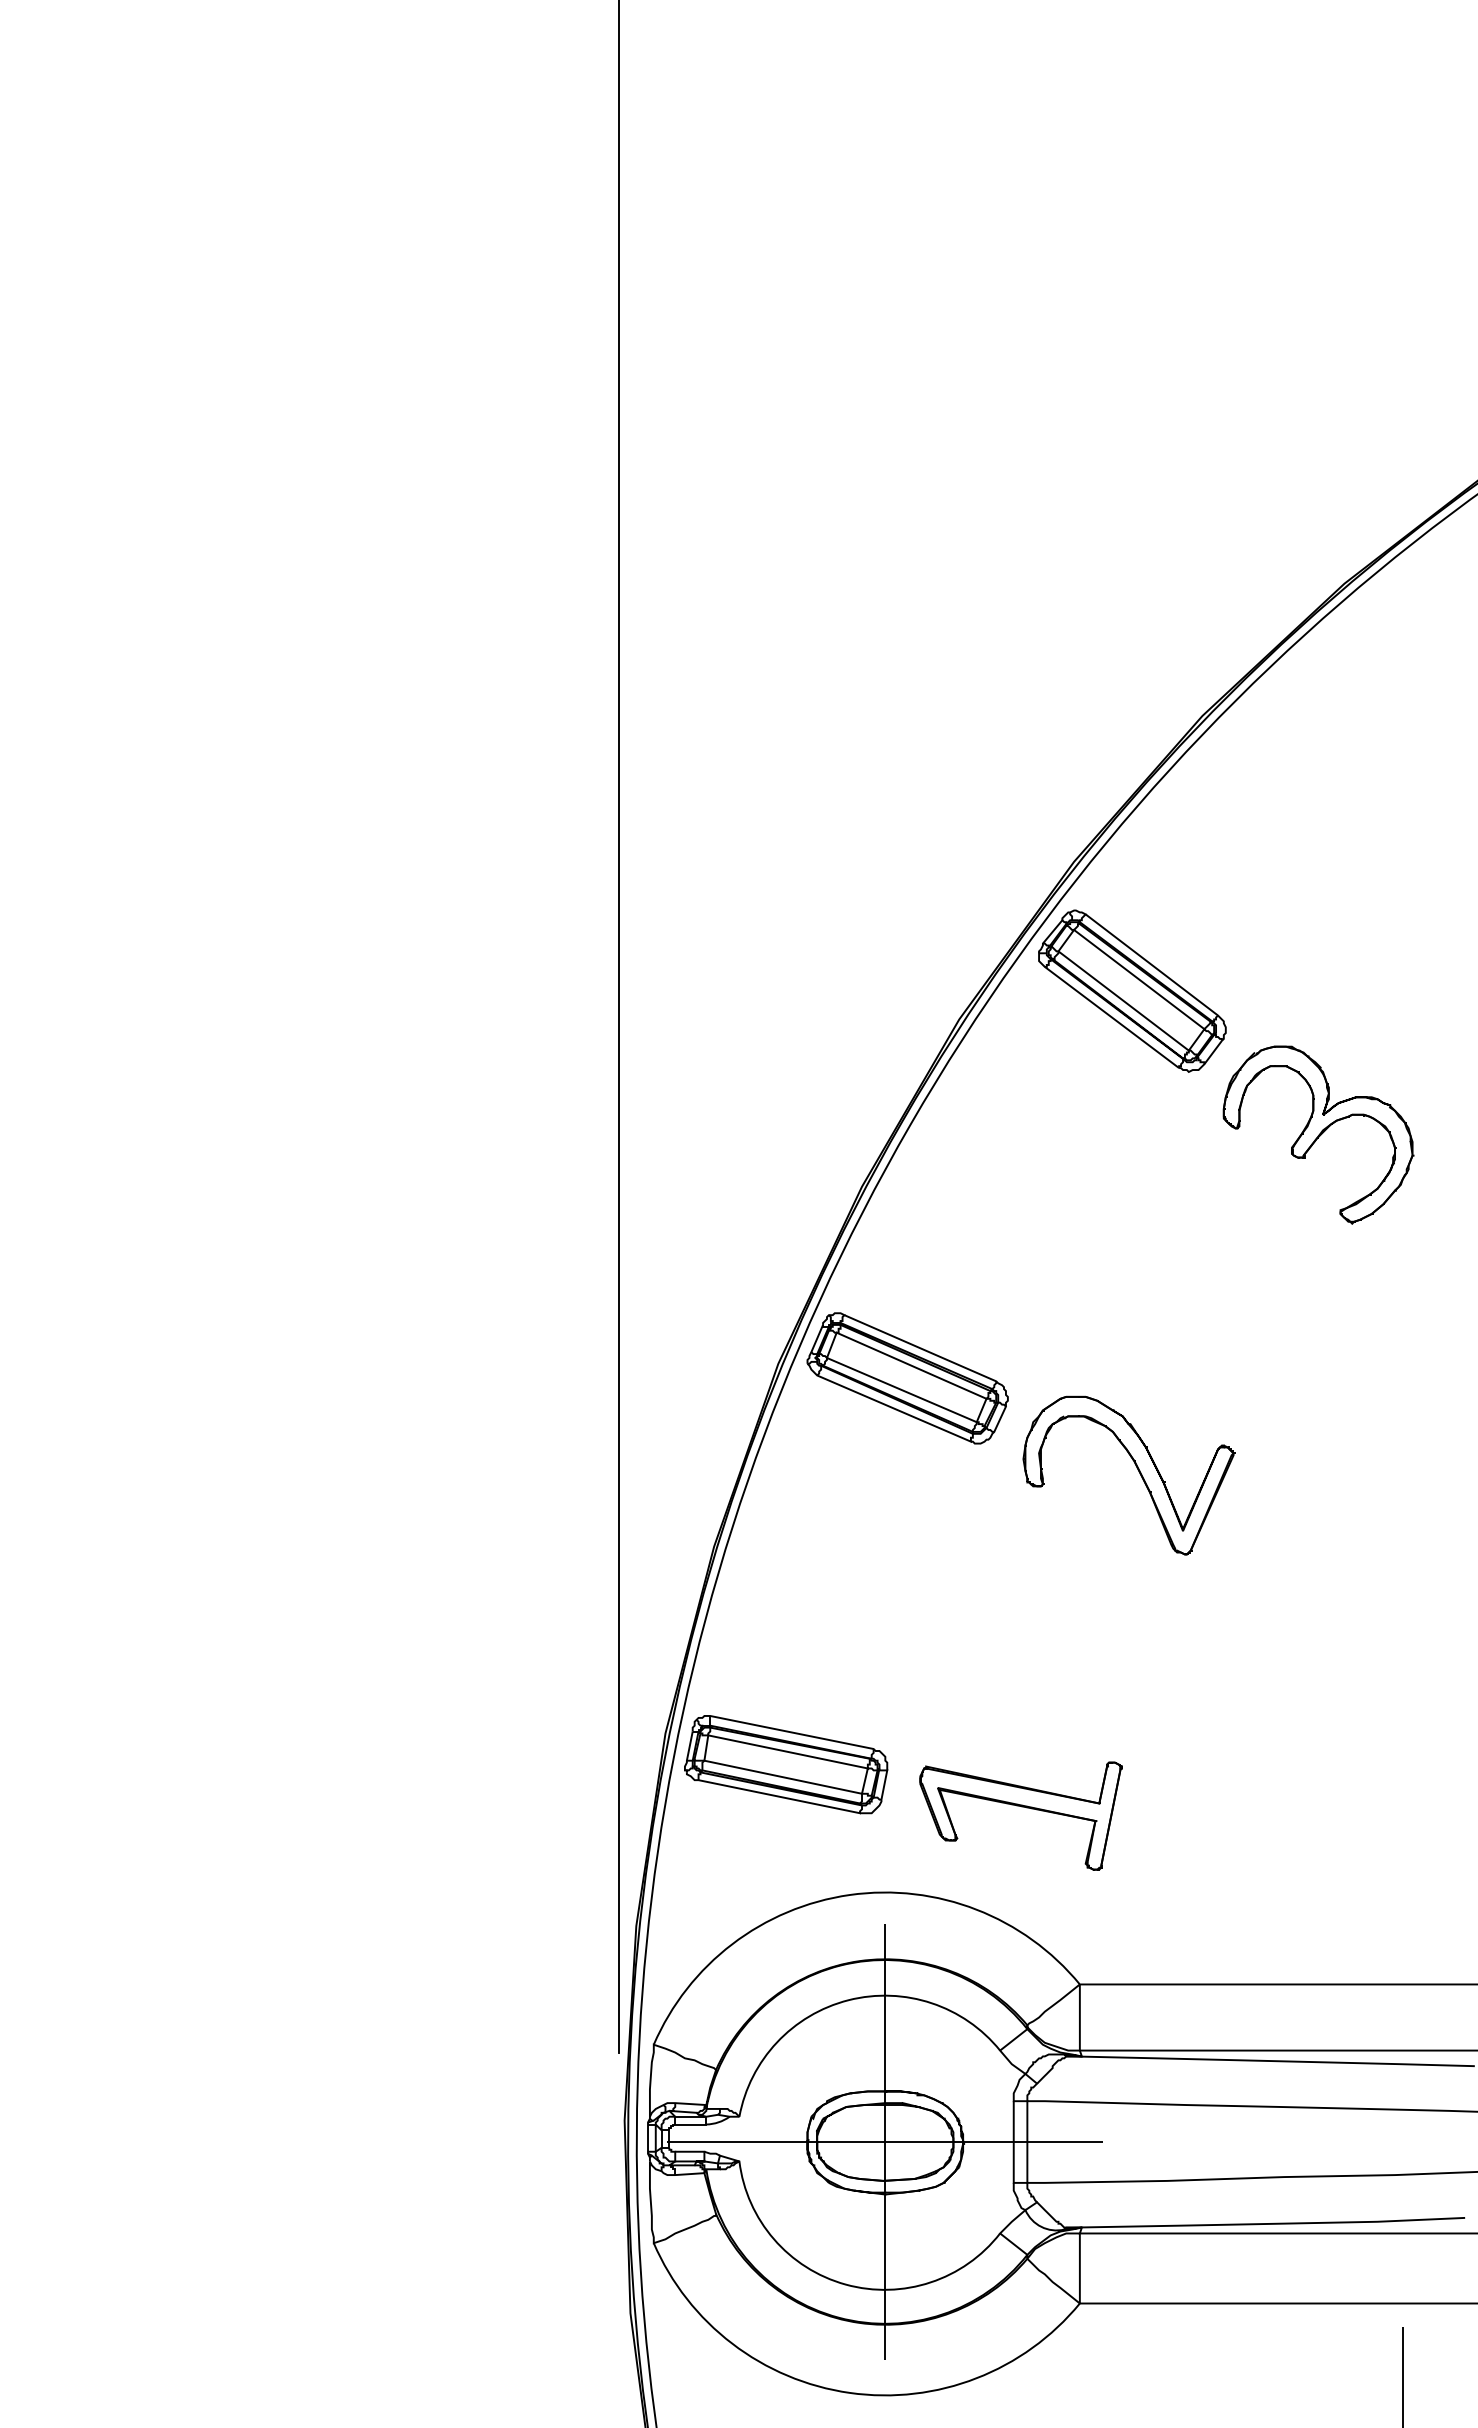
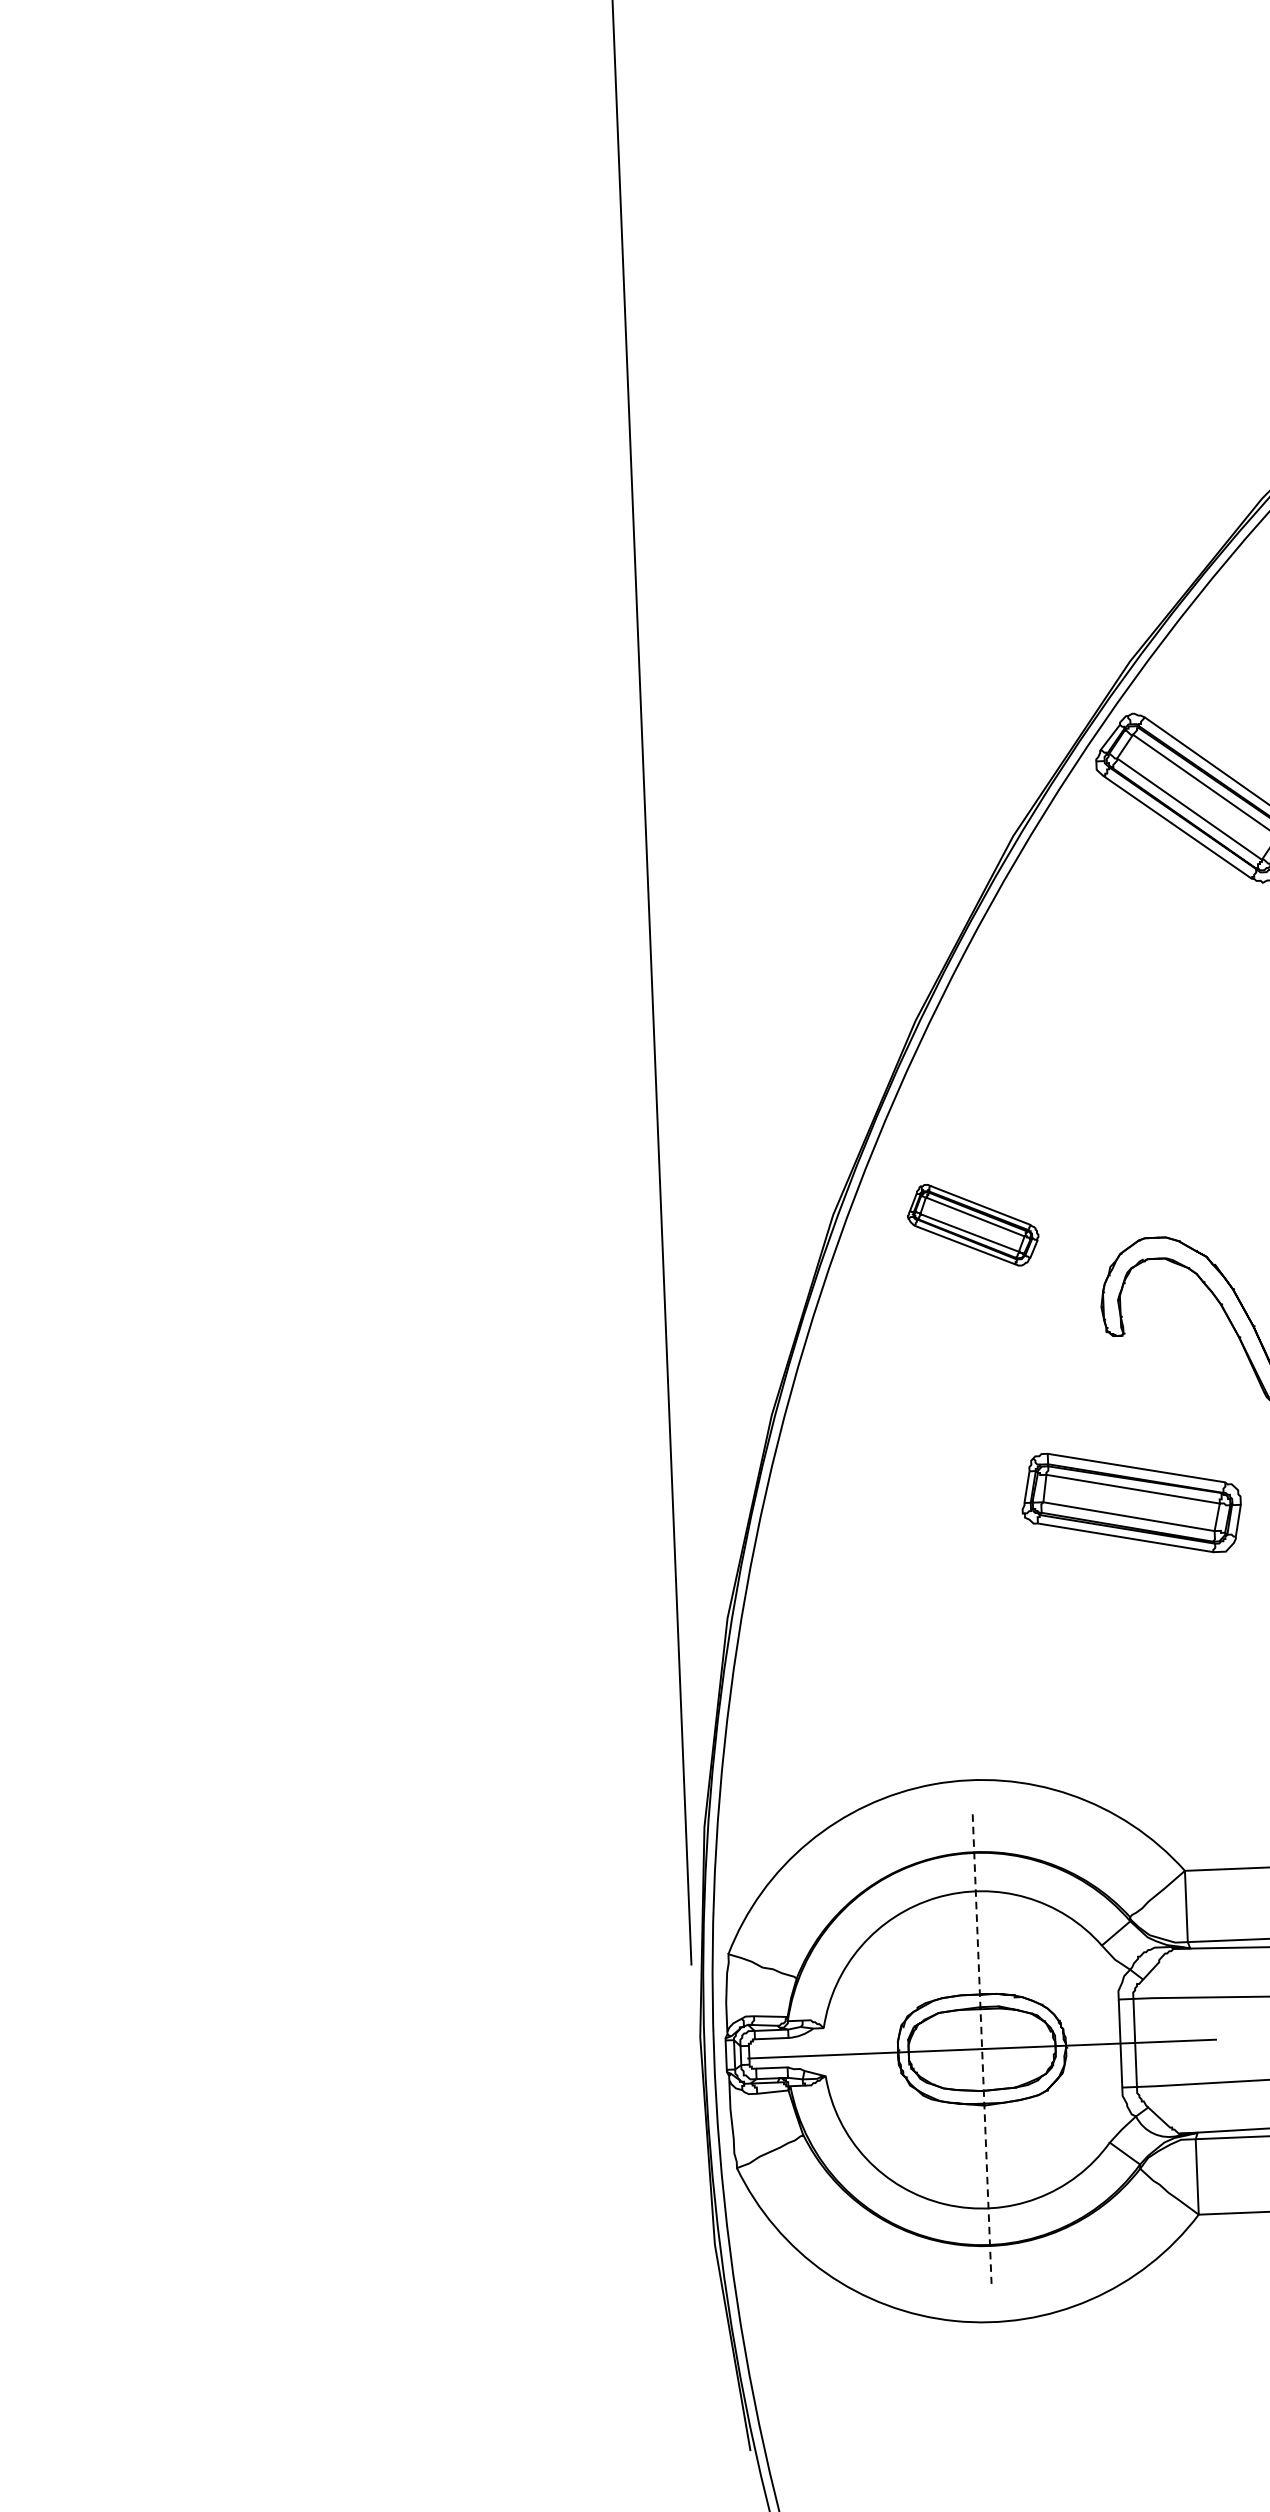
part: (907, 1378) -> (972, 1225), size x0.6
part: (786, 1764) -> (1132, 1502), moved
part: (1021, 1807) -> (1114, 1682), removed
line: (885, 2142) -> (982, 2049), solid -> dashed

